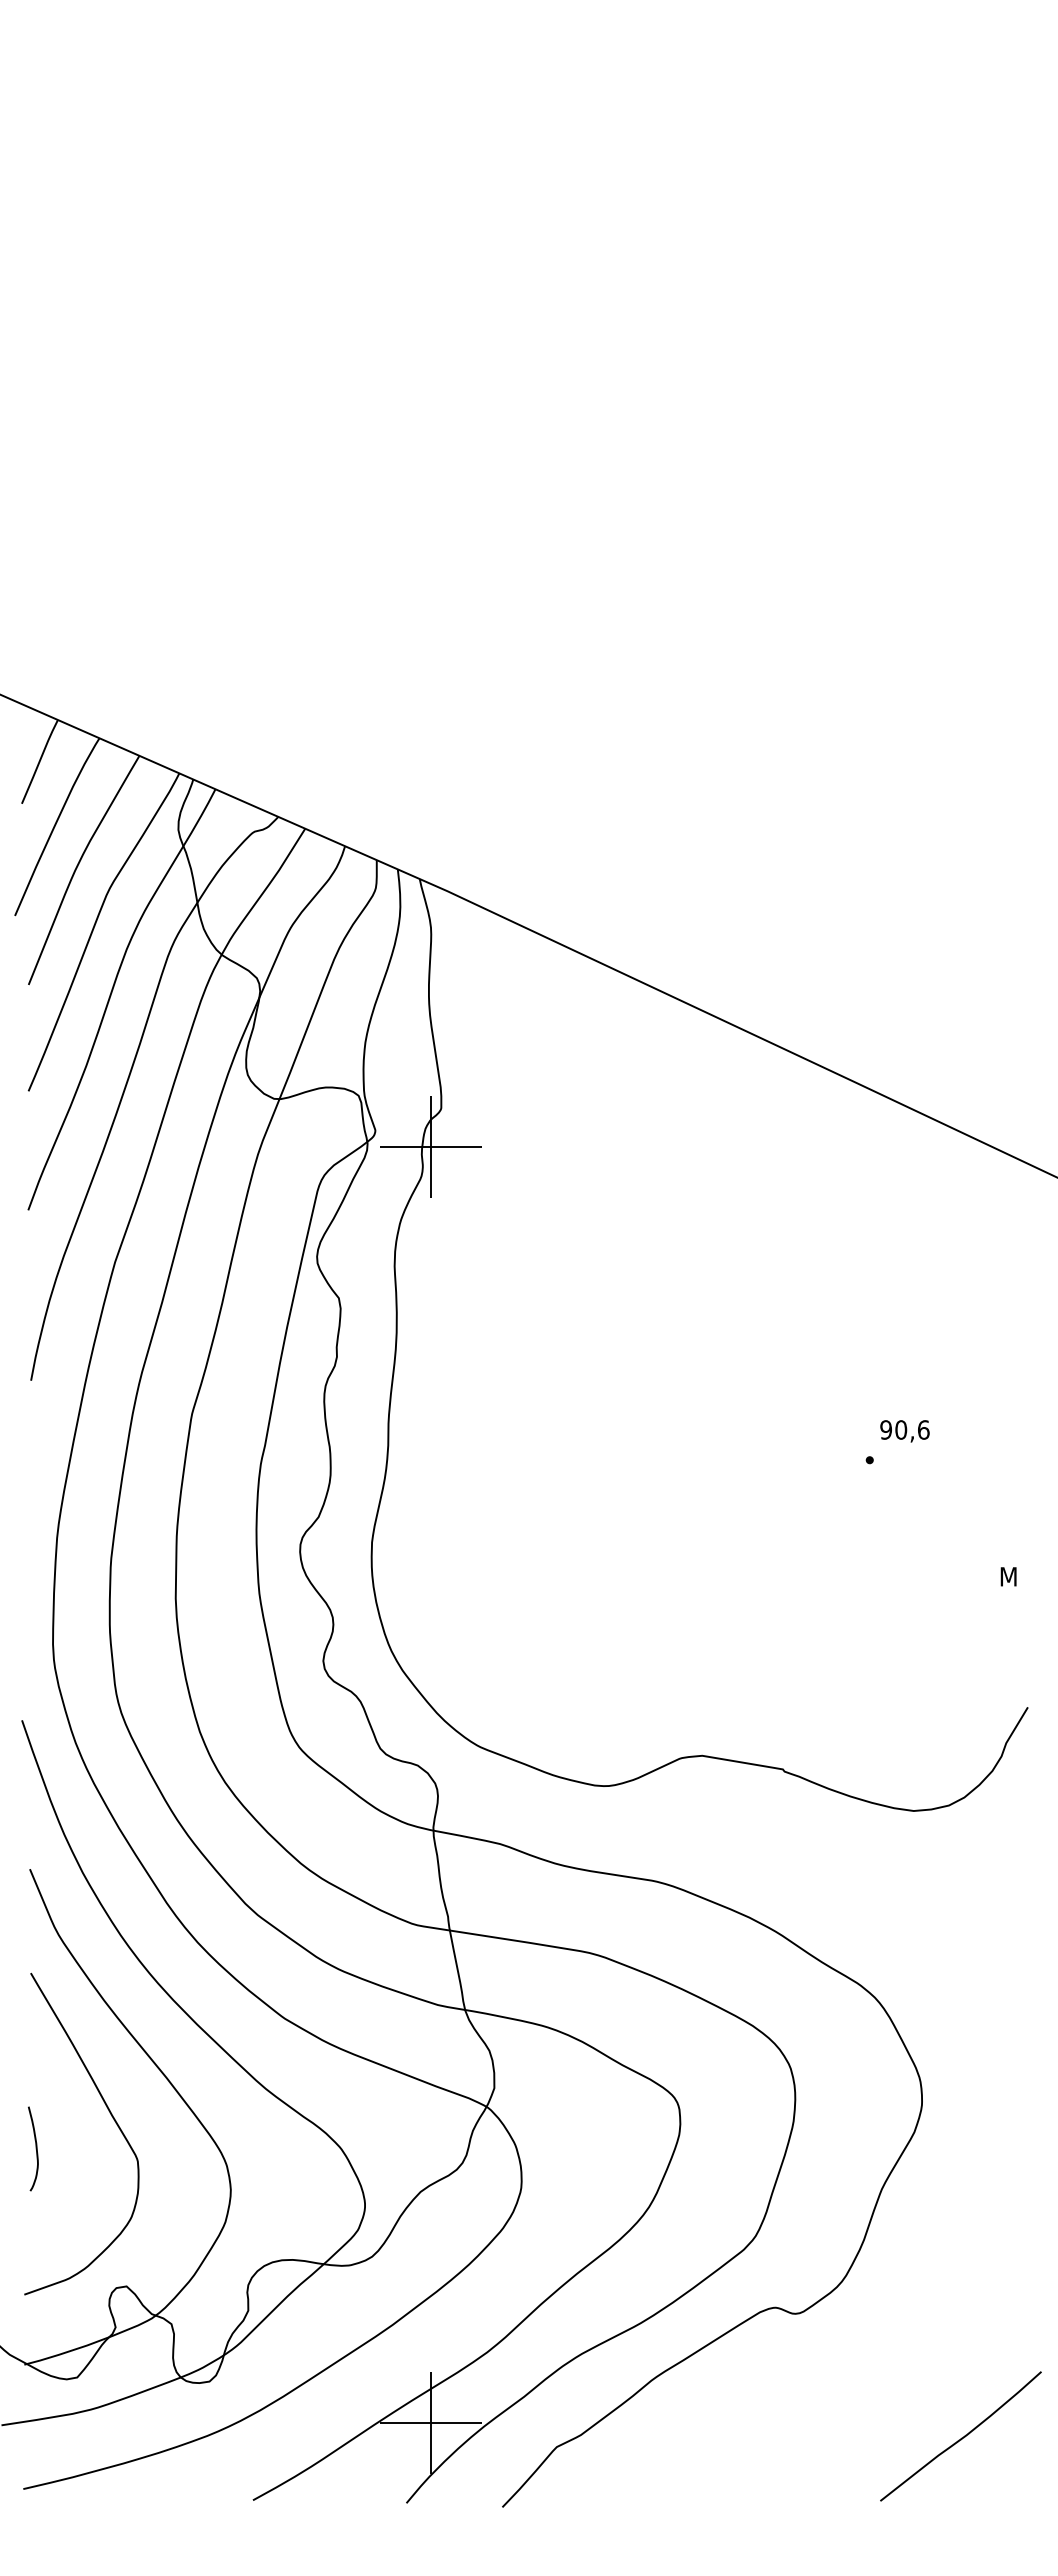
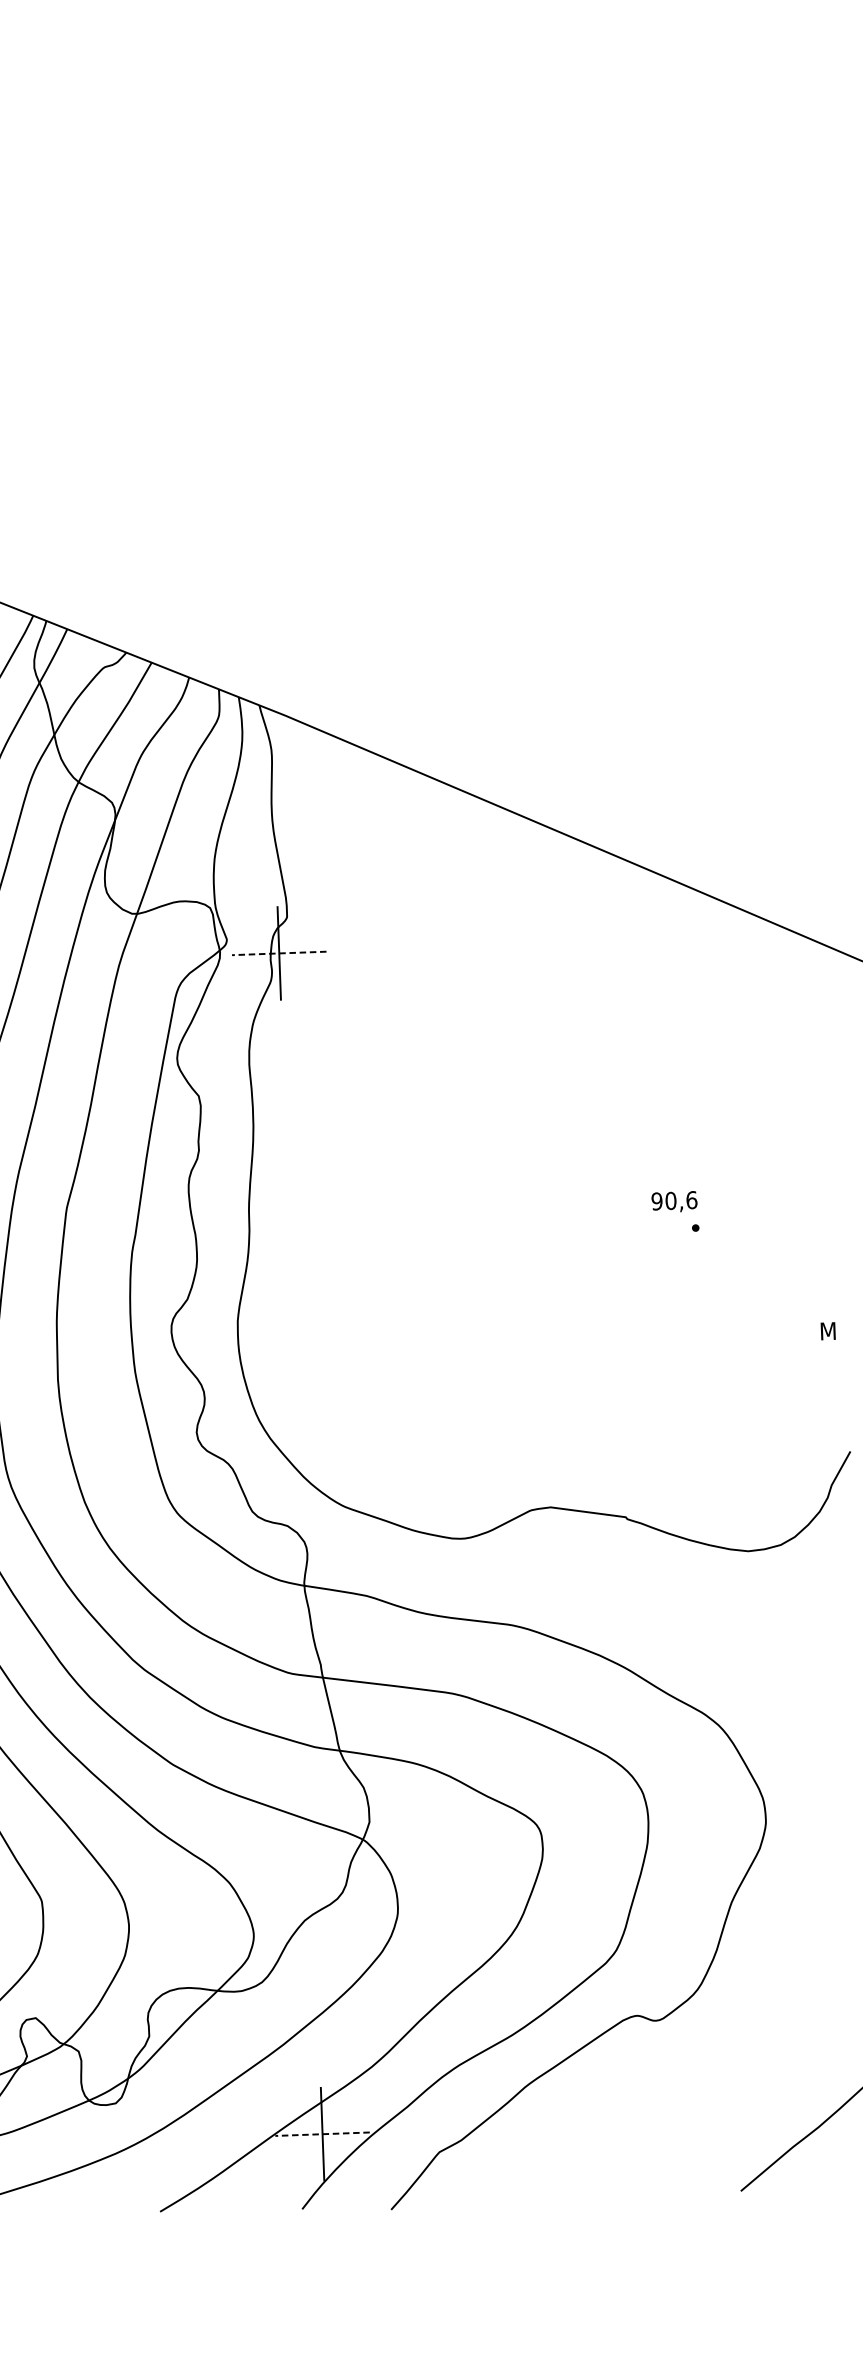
line: (430, 1147) -> (278, 953), solid -> dashed
text: (904, 1431) -> (674, 1202), moved
line: (430, 2423) -> (321, 2134), solid -> dashed

